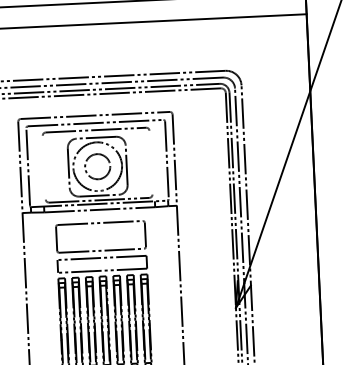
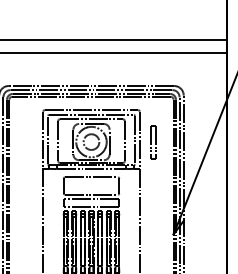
part: (196, 162) -> (153, 142), added
line: (150, 163) -> (124, 141), added
line: (44, 168) -> (58, 141), added

